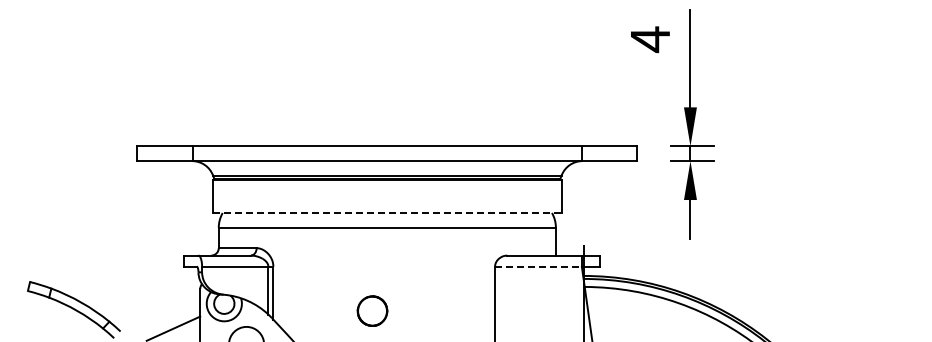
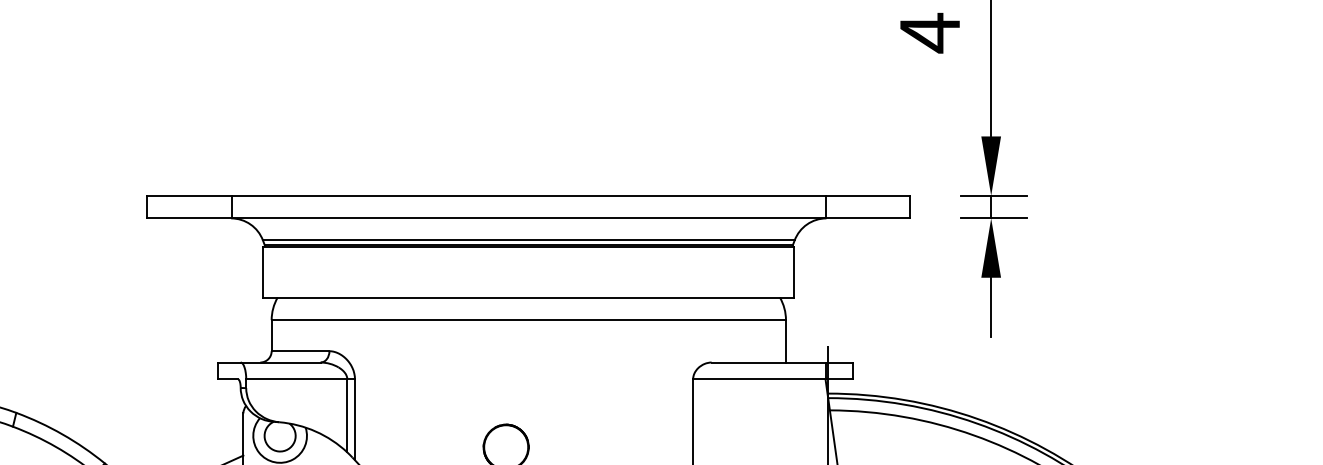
line: (387, 212) -> (529, 296), dashed -> solid
line: (538, 266) -> (759, 379), dashed -> solid

